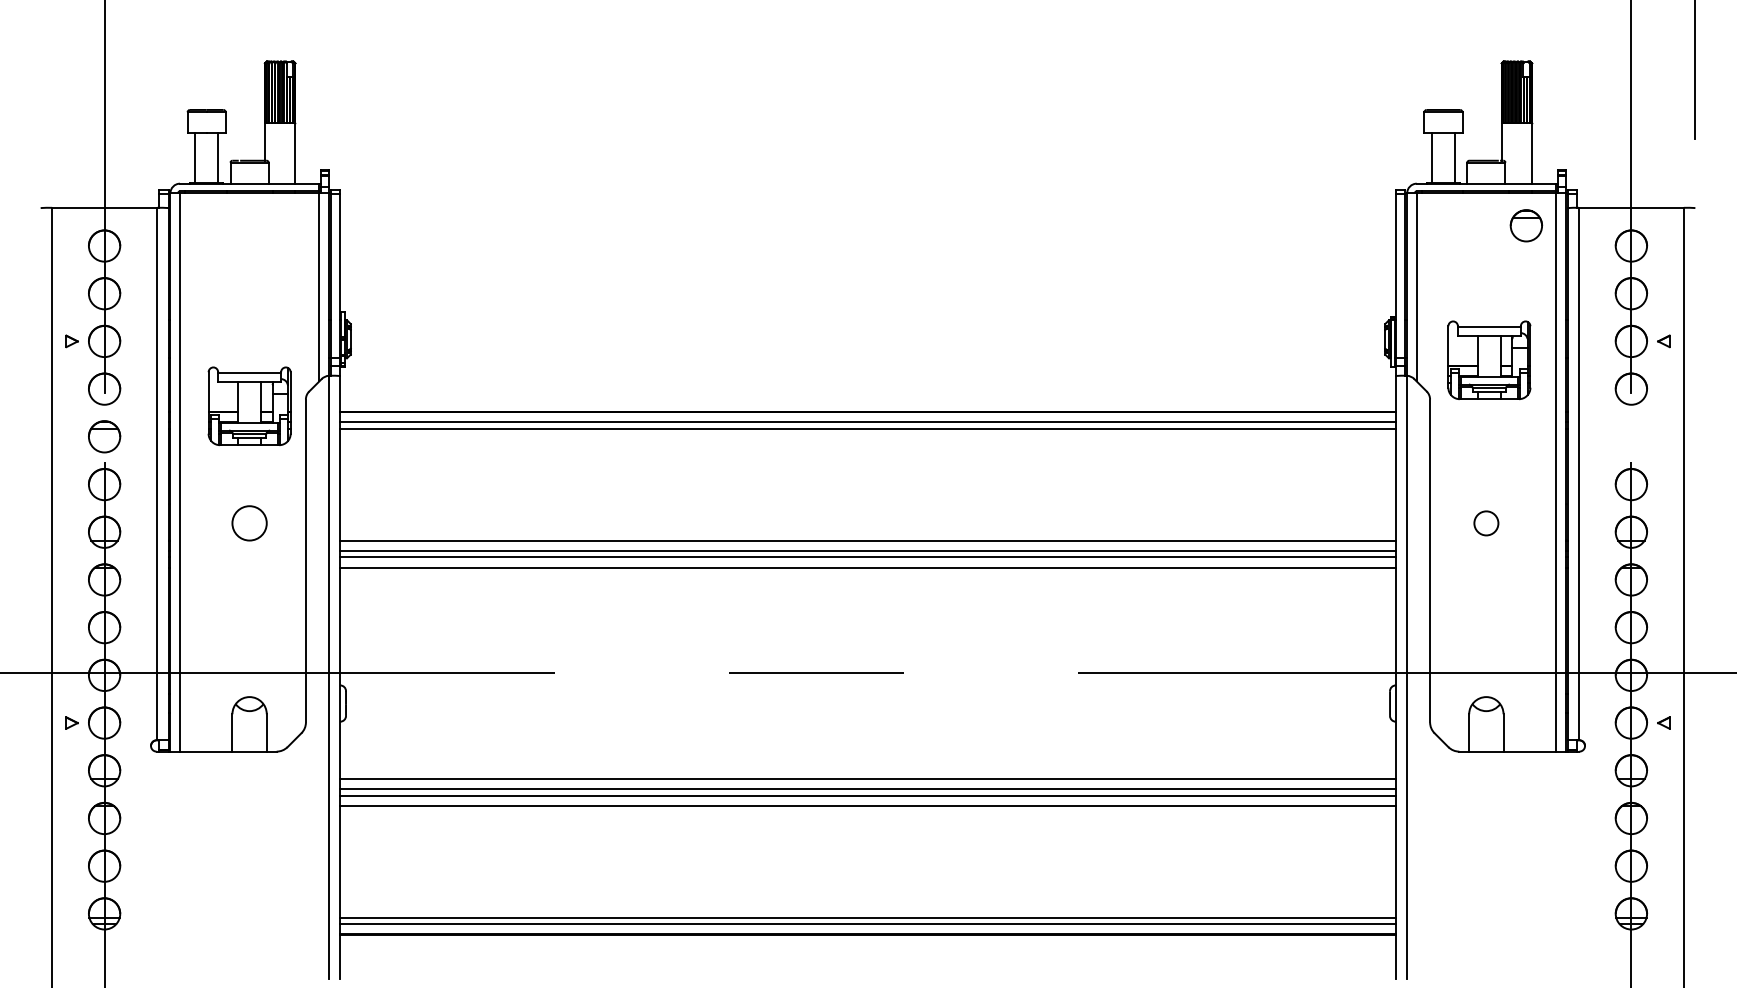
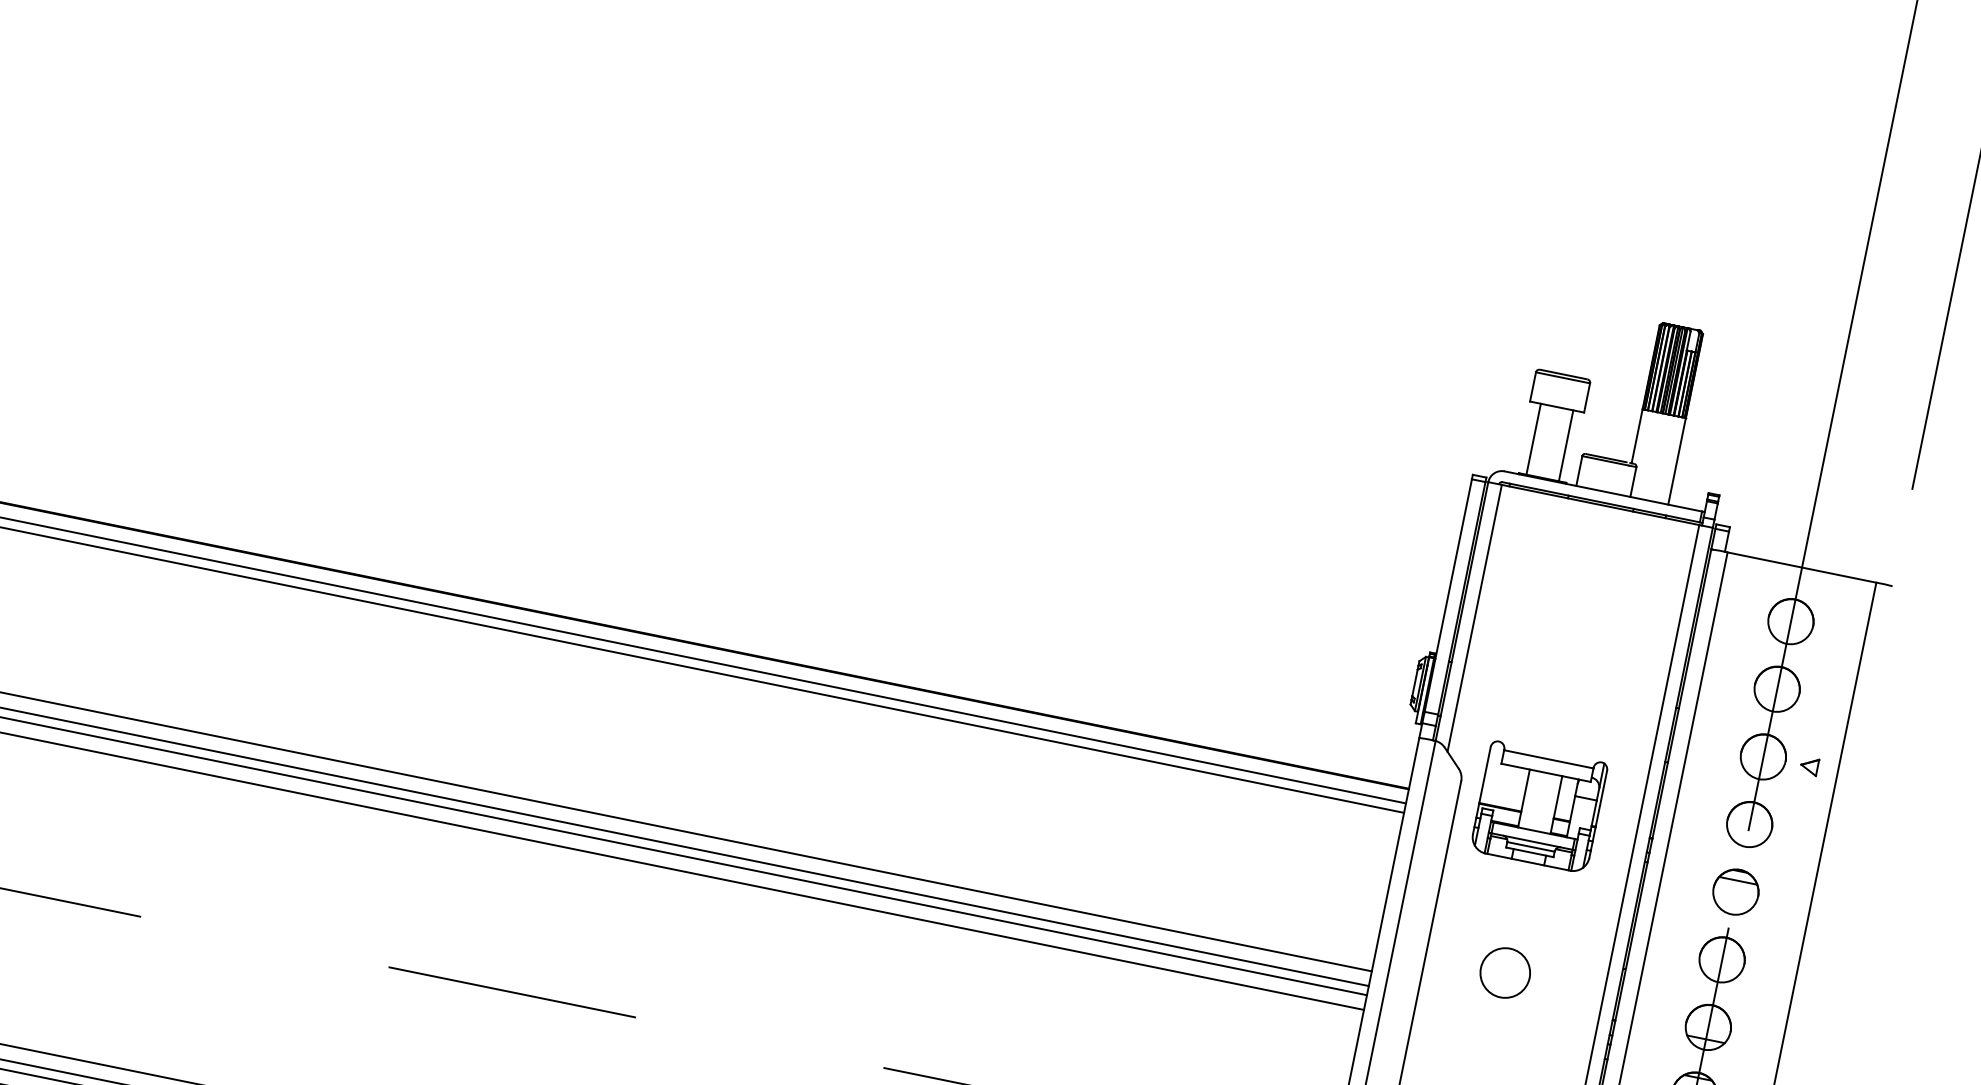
part: (1526, 225) -> (1736, 891), moved
part: (1489, 360) -> (1539, 807), moved
circle: (1486, 523) -> (1505, 973), size x1.43

